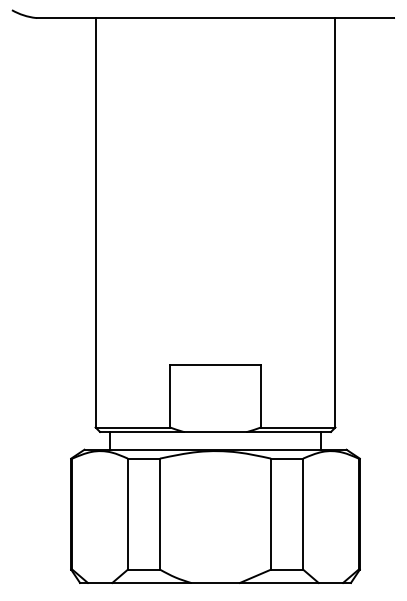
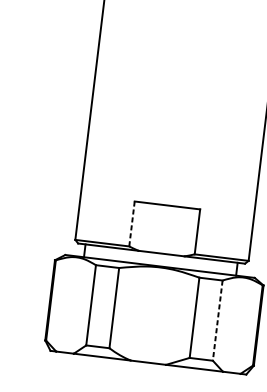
line: (170, 396) -> (132, 224), solid -> dashed
line: (303, 514) -> (217, 320), solid -> dashed

